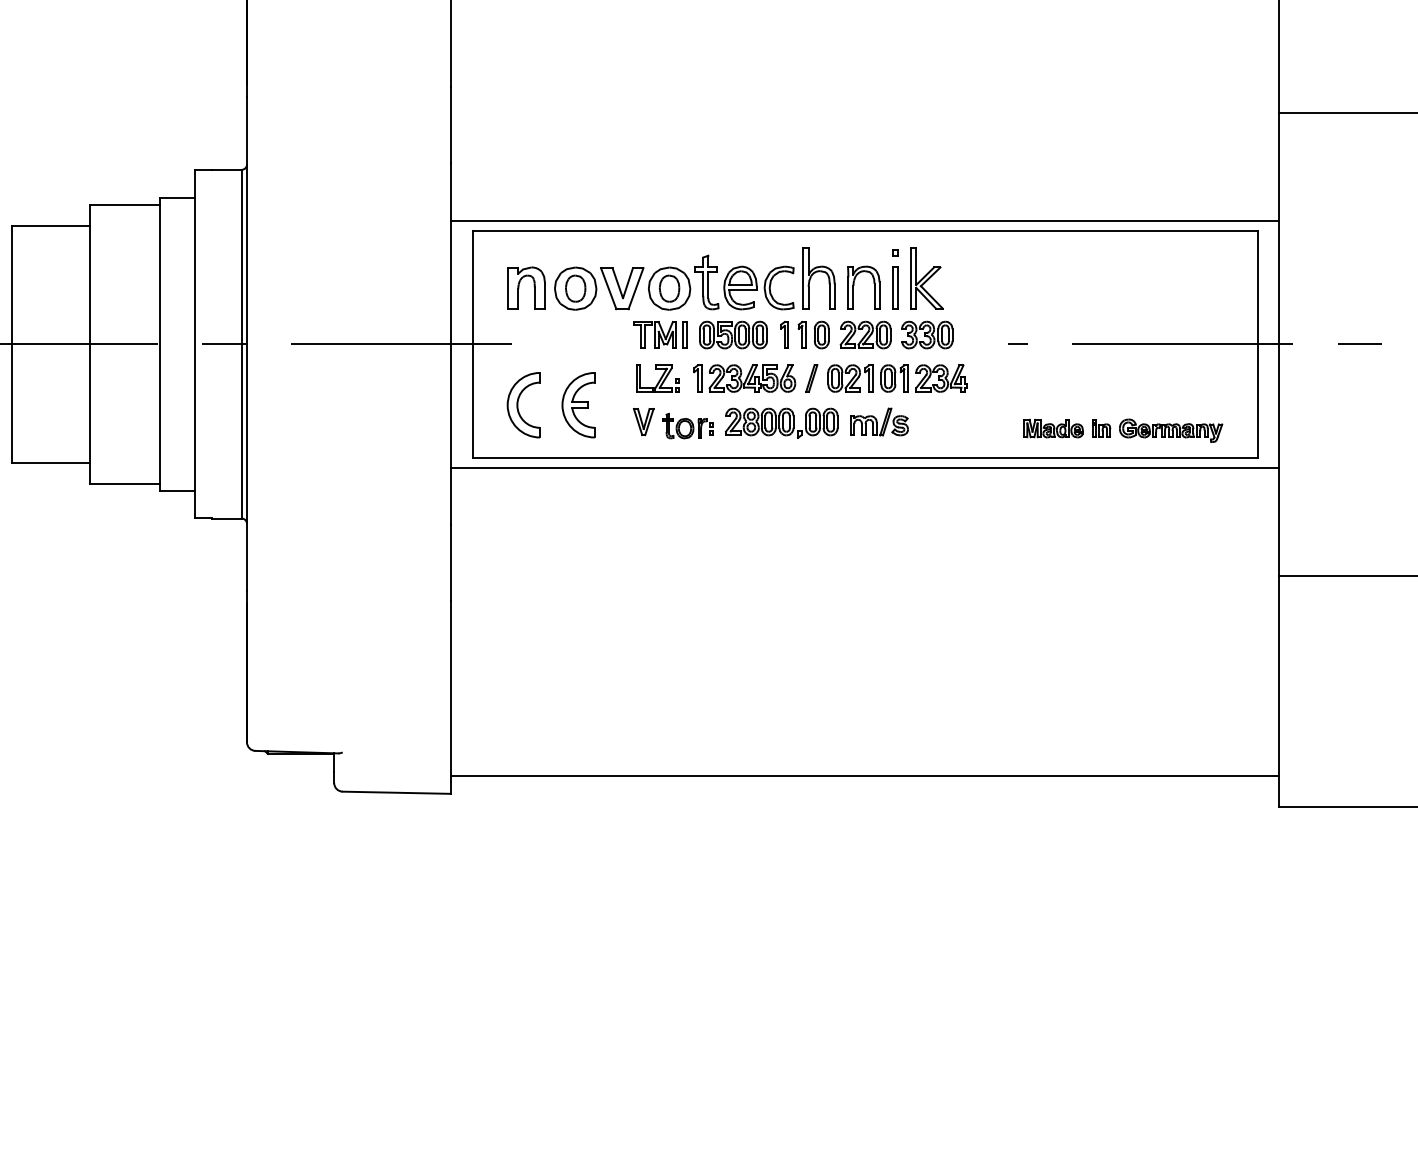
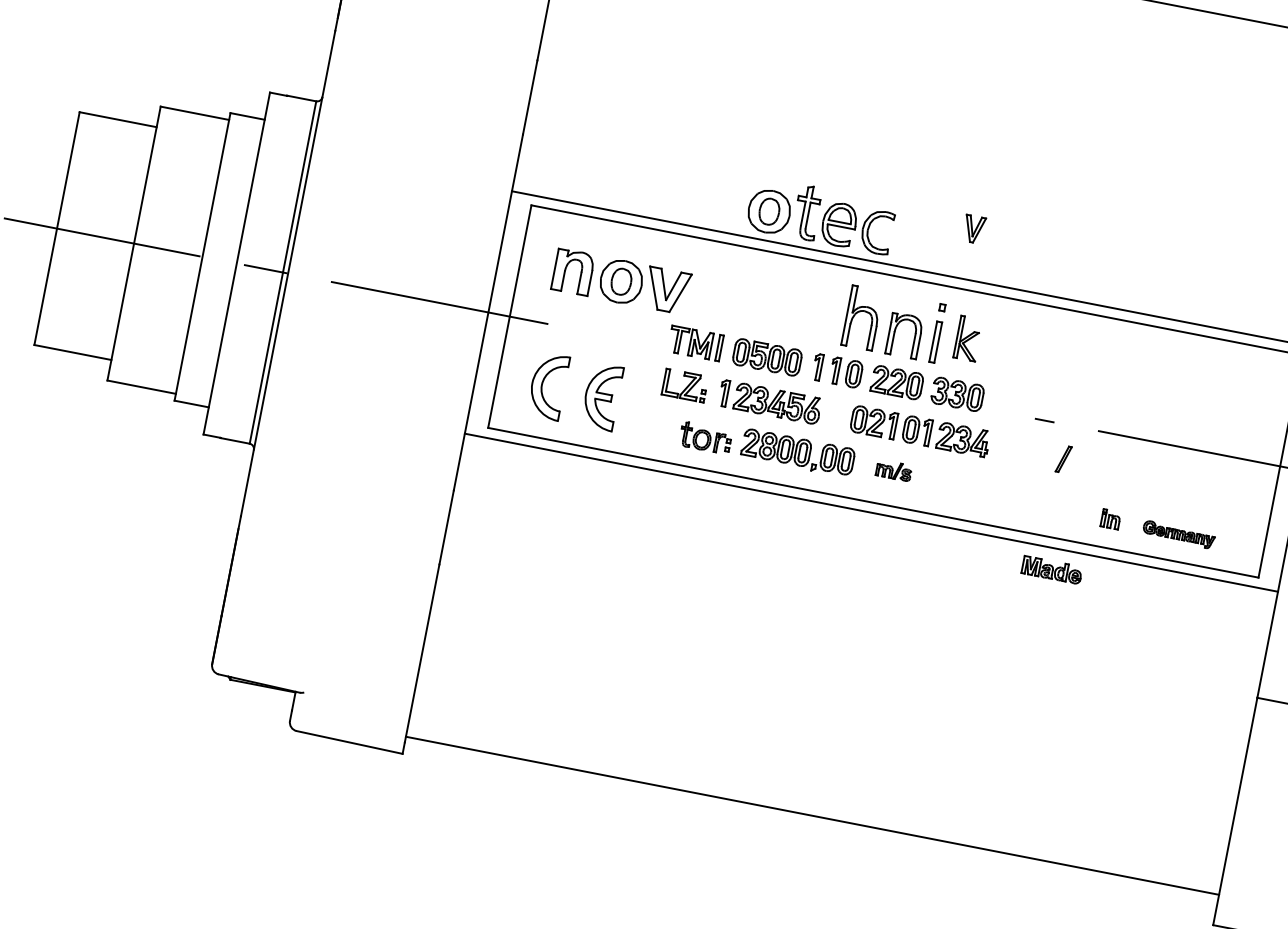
part: (926, 278) -> (967, 338), size x0.7
part: (721, 282) -> (821, 215), moved
part: (811, 378) -> (1063, 459), moved
part: (879, 421) -> (894, 470), size x0.6
part: (643, 422) -> (973, 229), moved
part: (1053, 428) -> (1052, 570), moved
part: (1171, 430) -> (1179, 534), size x0.7

